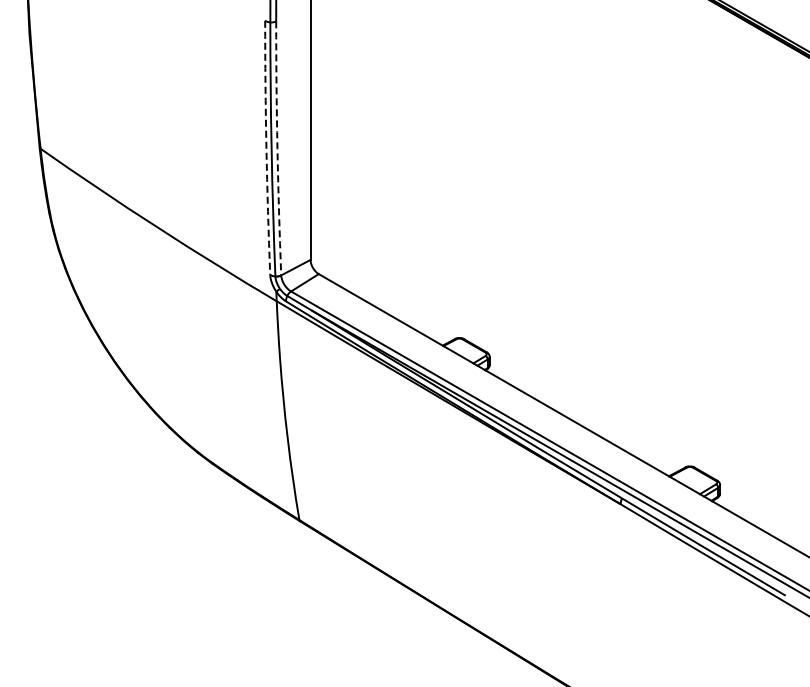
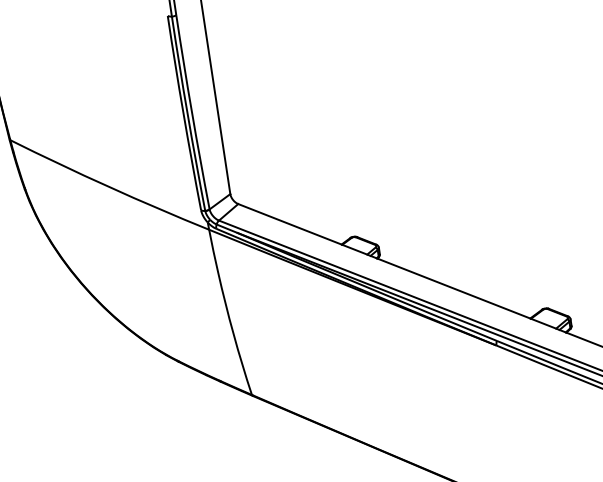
arc: (266, 147) -> (183, 113), dashed -> solid
arc: (277, 148) -> (192, 112), dashed -> solid

